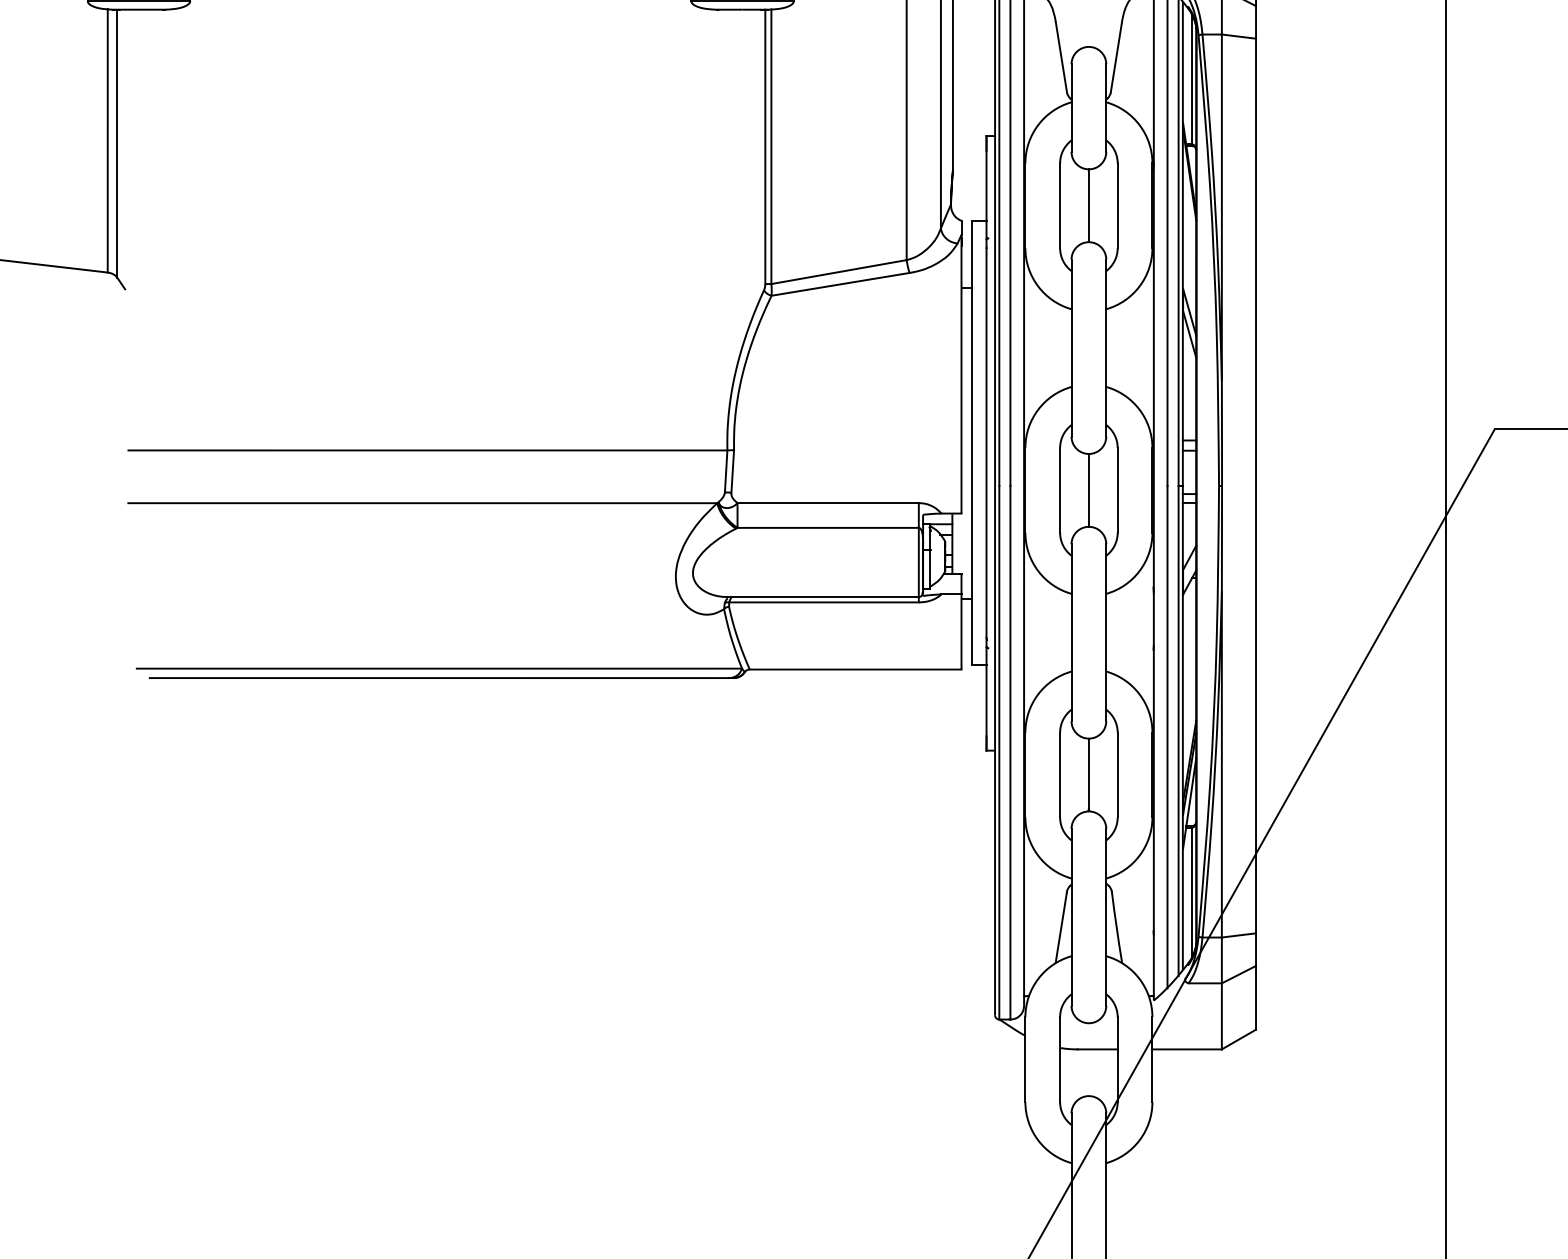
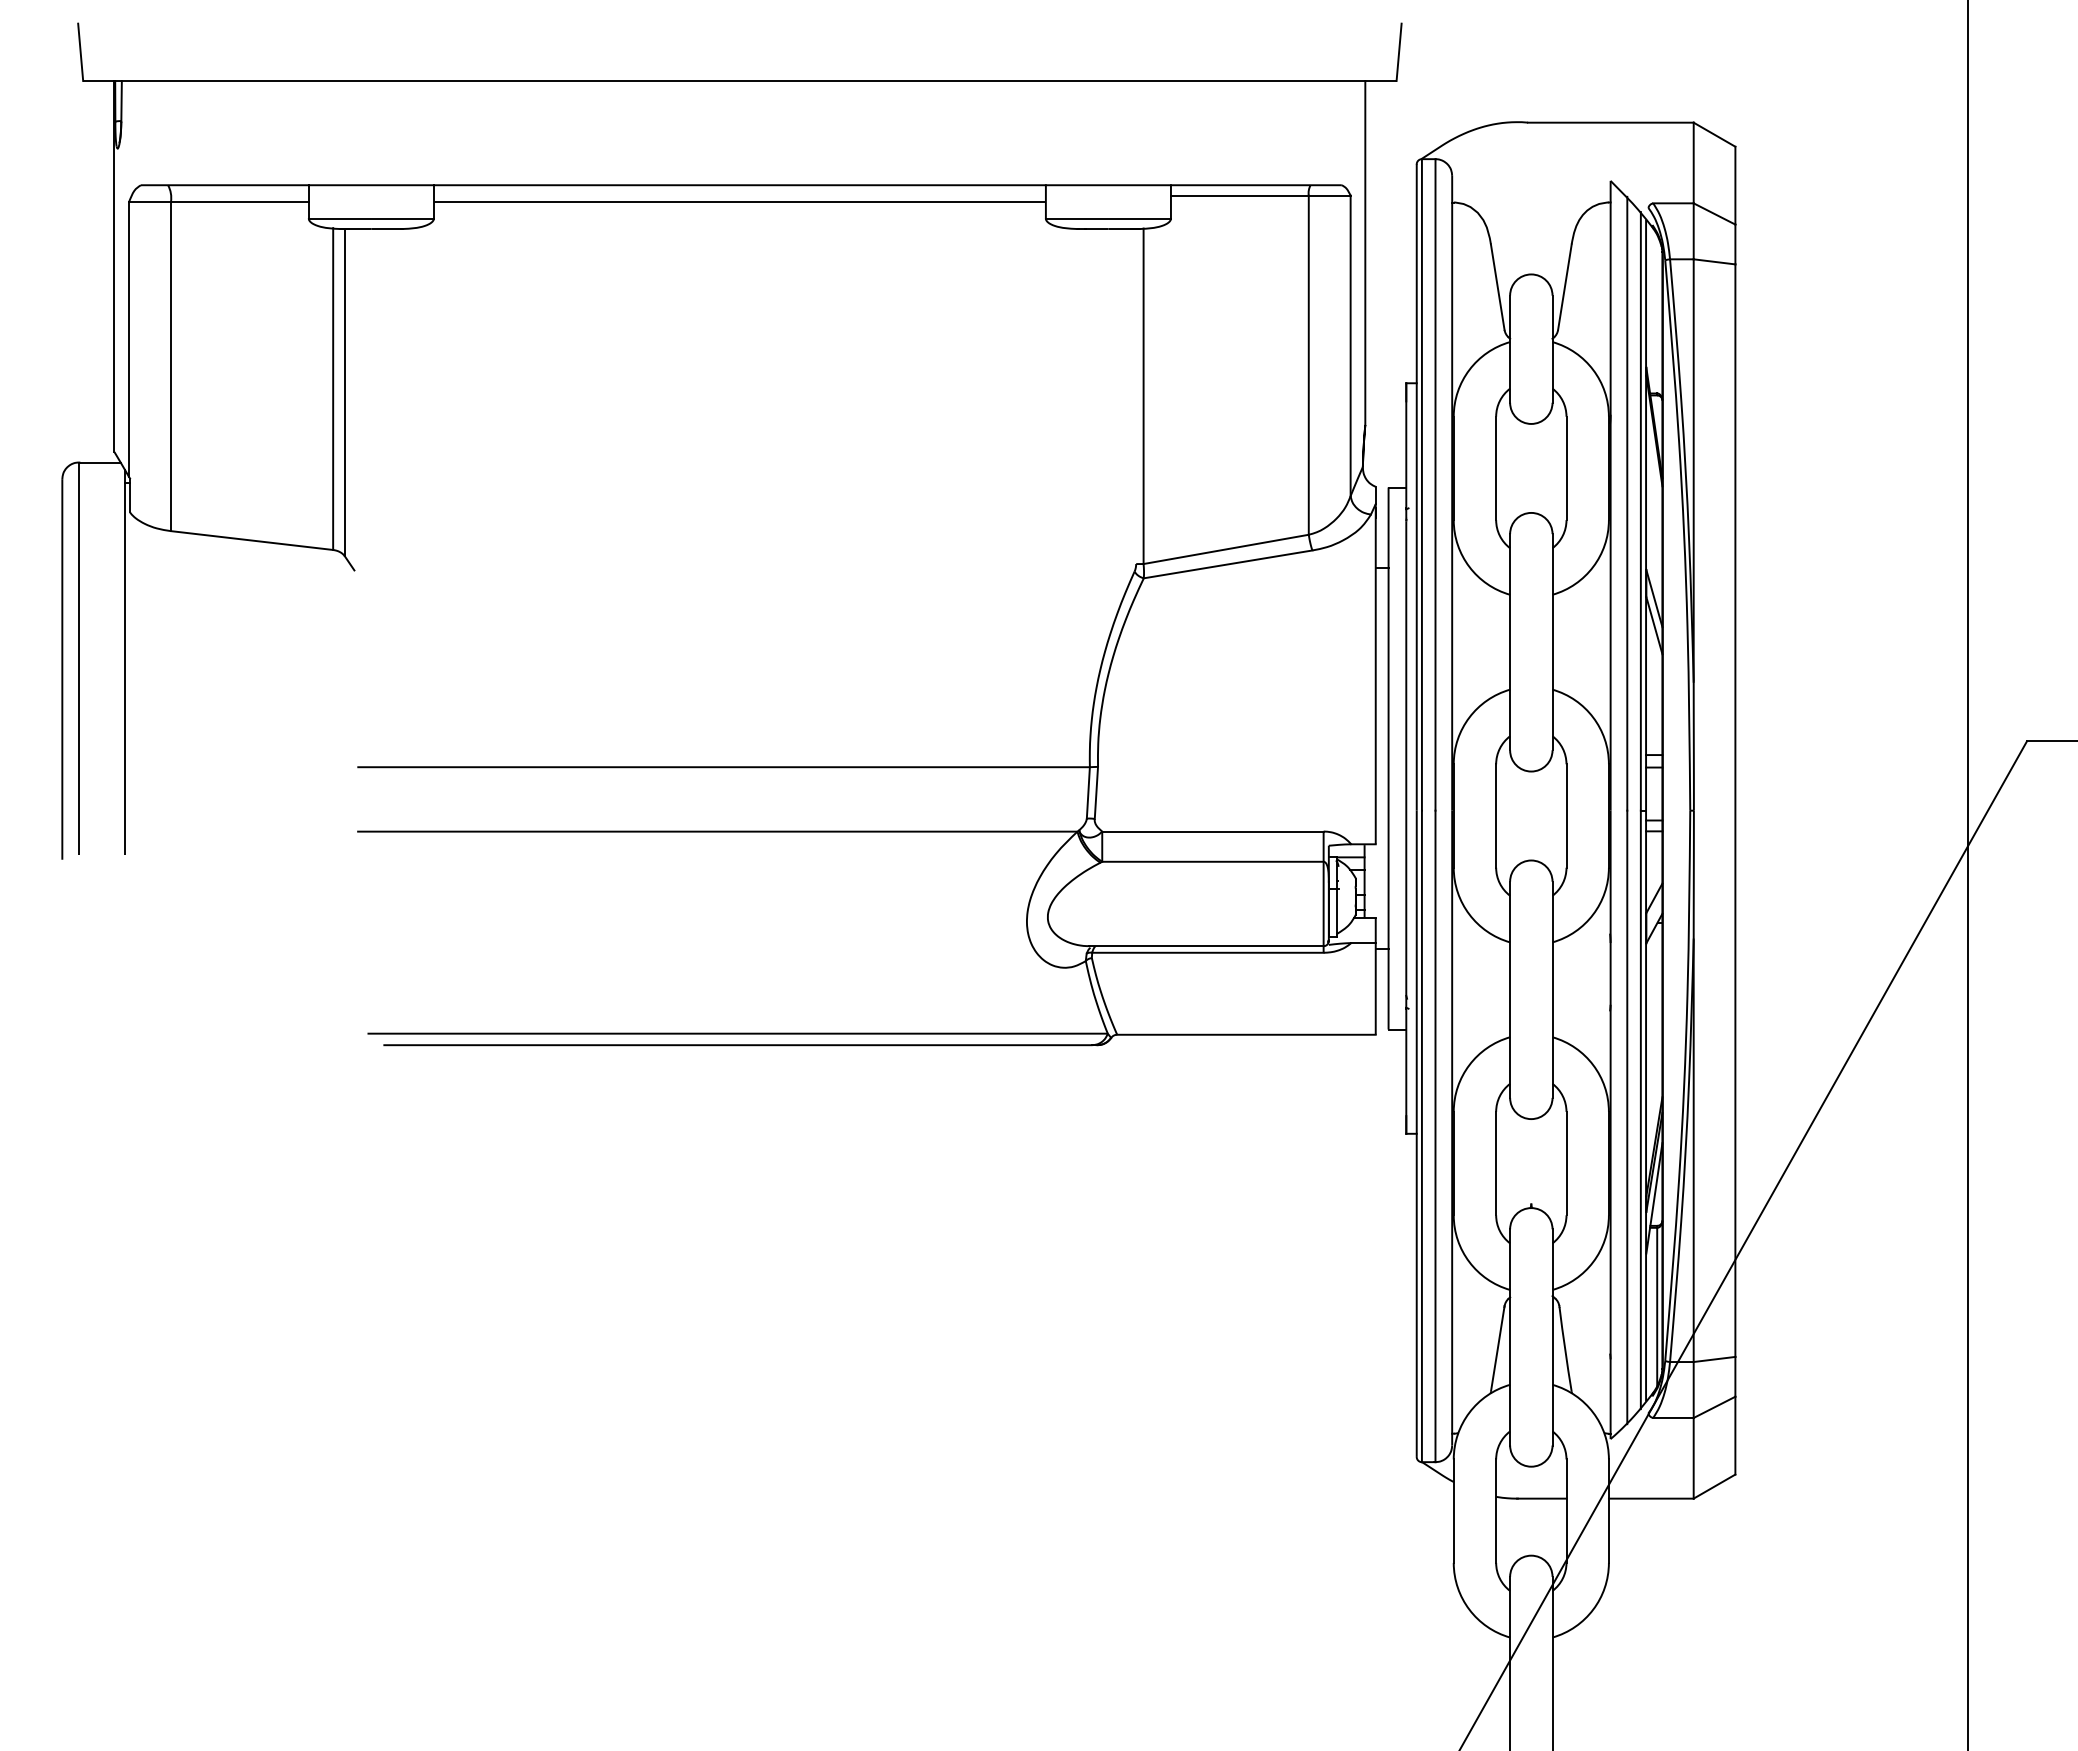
line: (1192, 78) -> (1657, 313), removed
line: (765, 146) -> (1136, 396), removed
line: (1089, 205) -> (1531, 467), removed
line: (1089, 489) -> (1531, 815), removed
line: (1089, 773) -> (1531, 1161), removed

